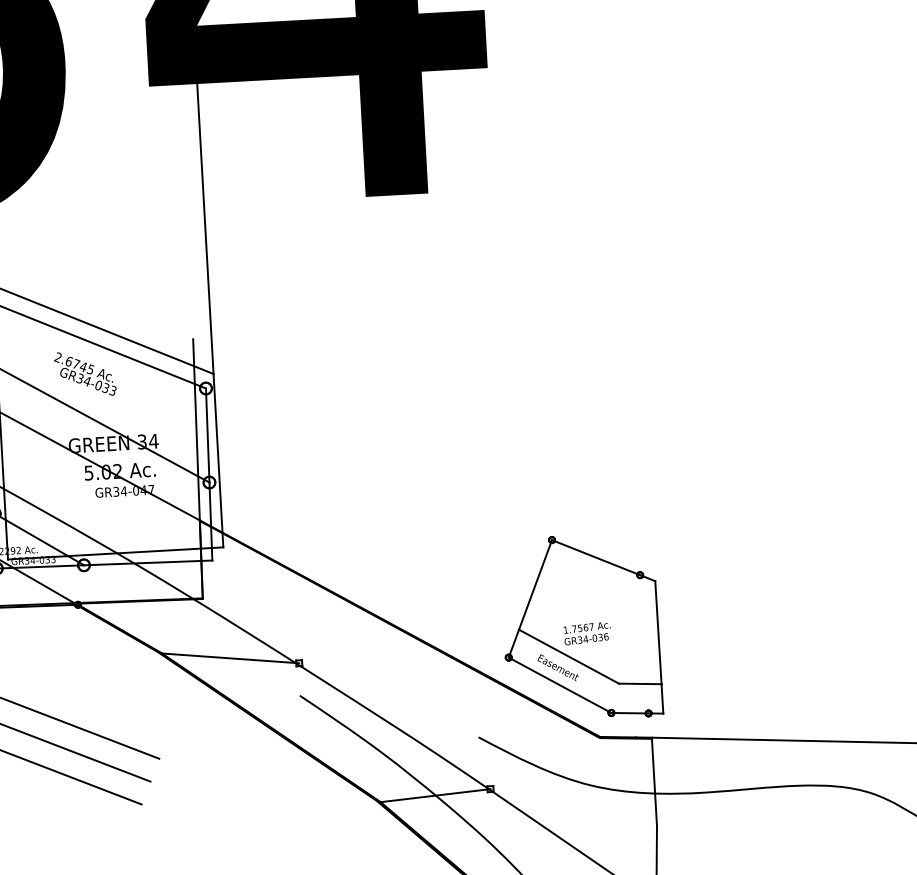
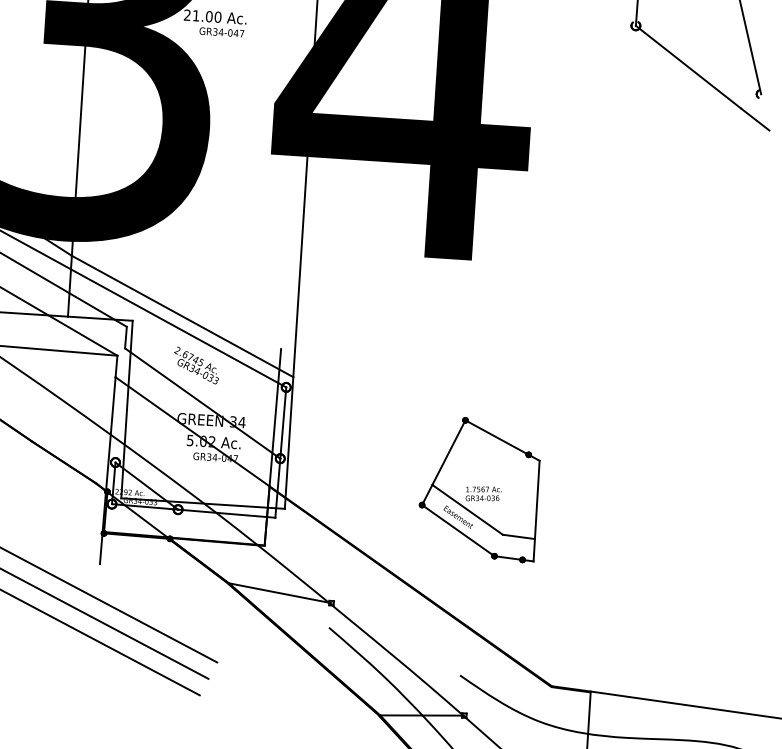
part: (581, 629) -> (479, 490), moved

